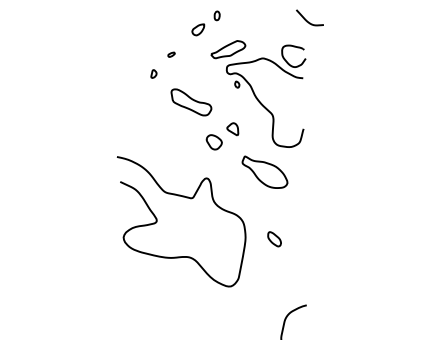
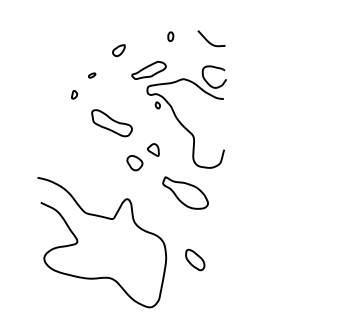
part: (216, 15) -> (170, 36), moved
curve: (306, 19) -> (208, 40), moved
part: (274, 239) -> (195, 260), size x1.43

